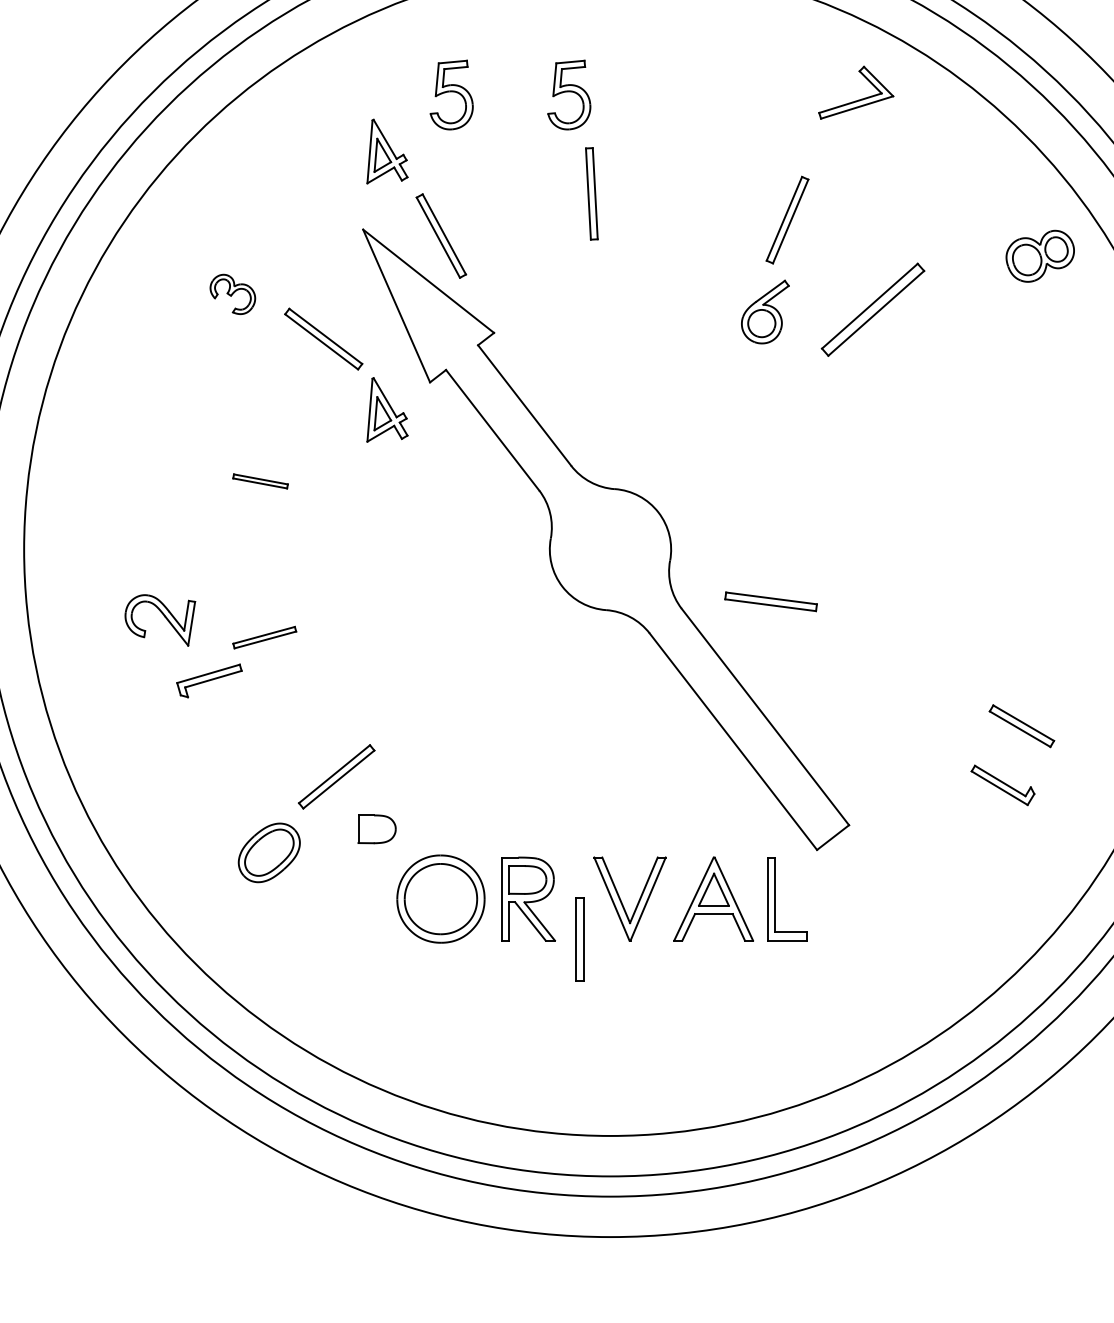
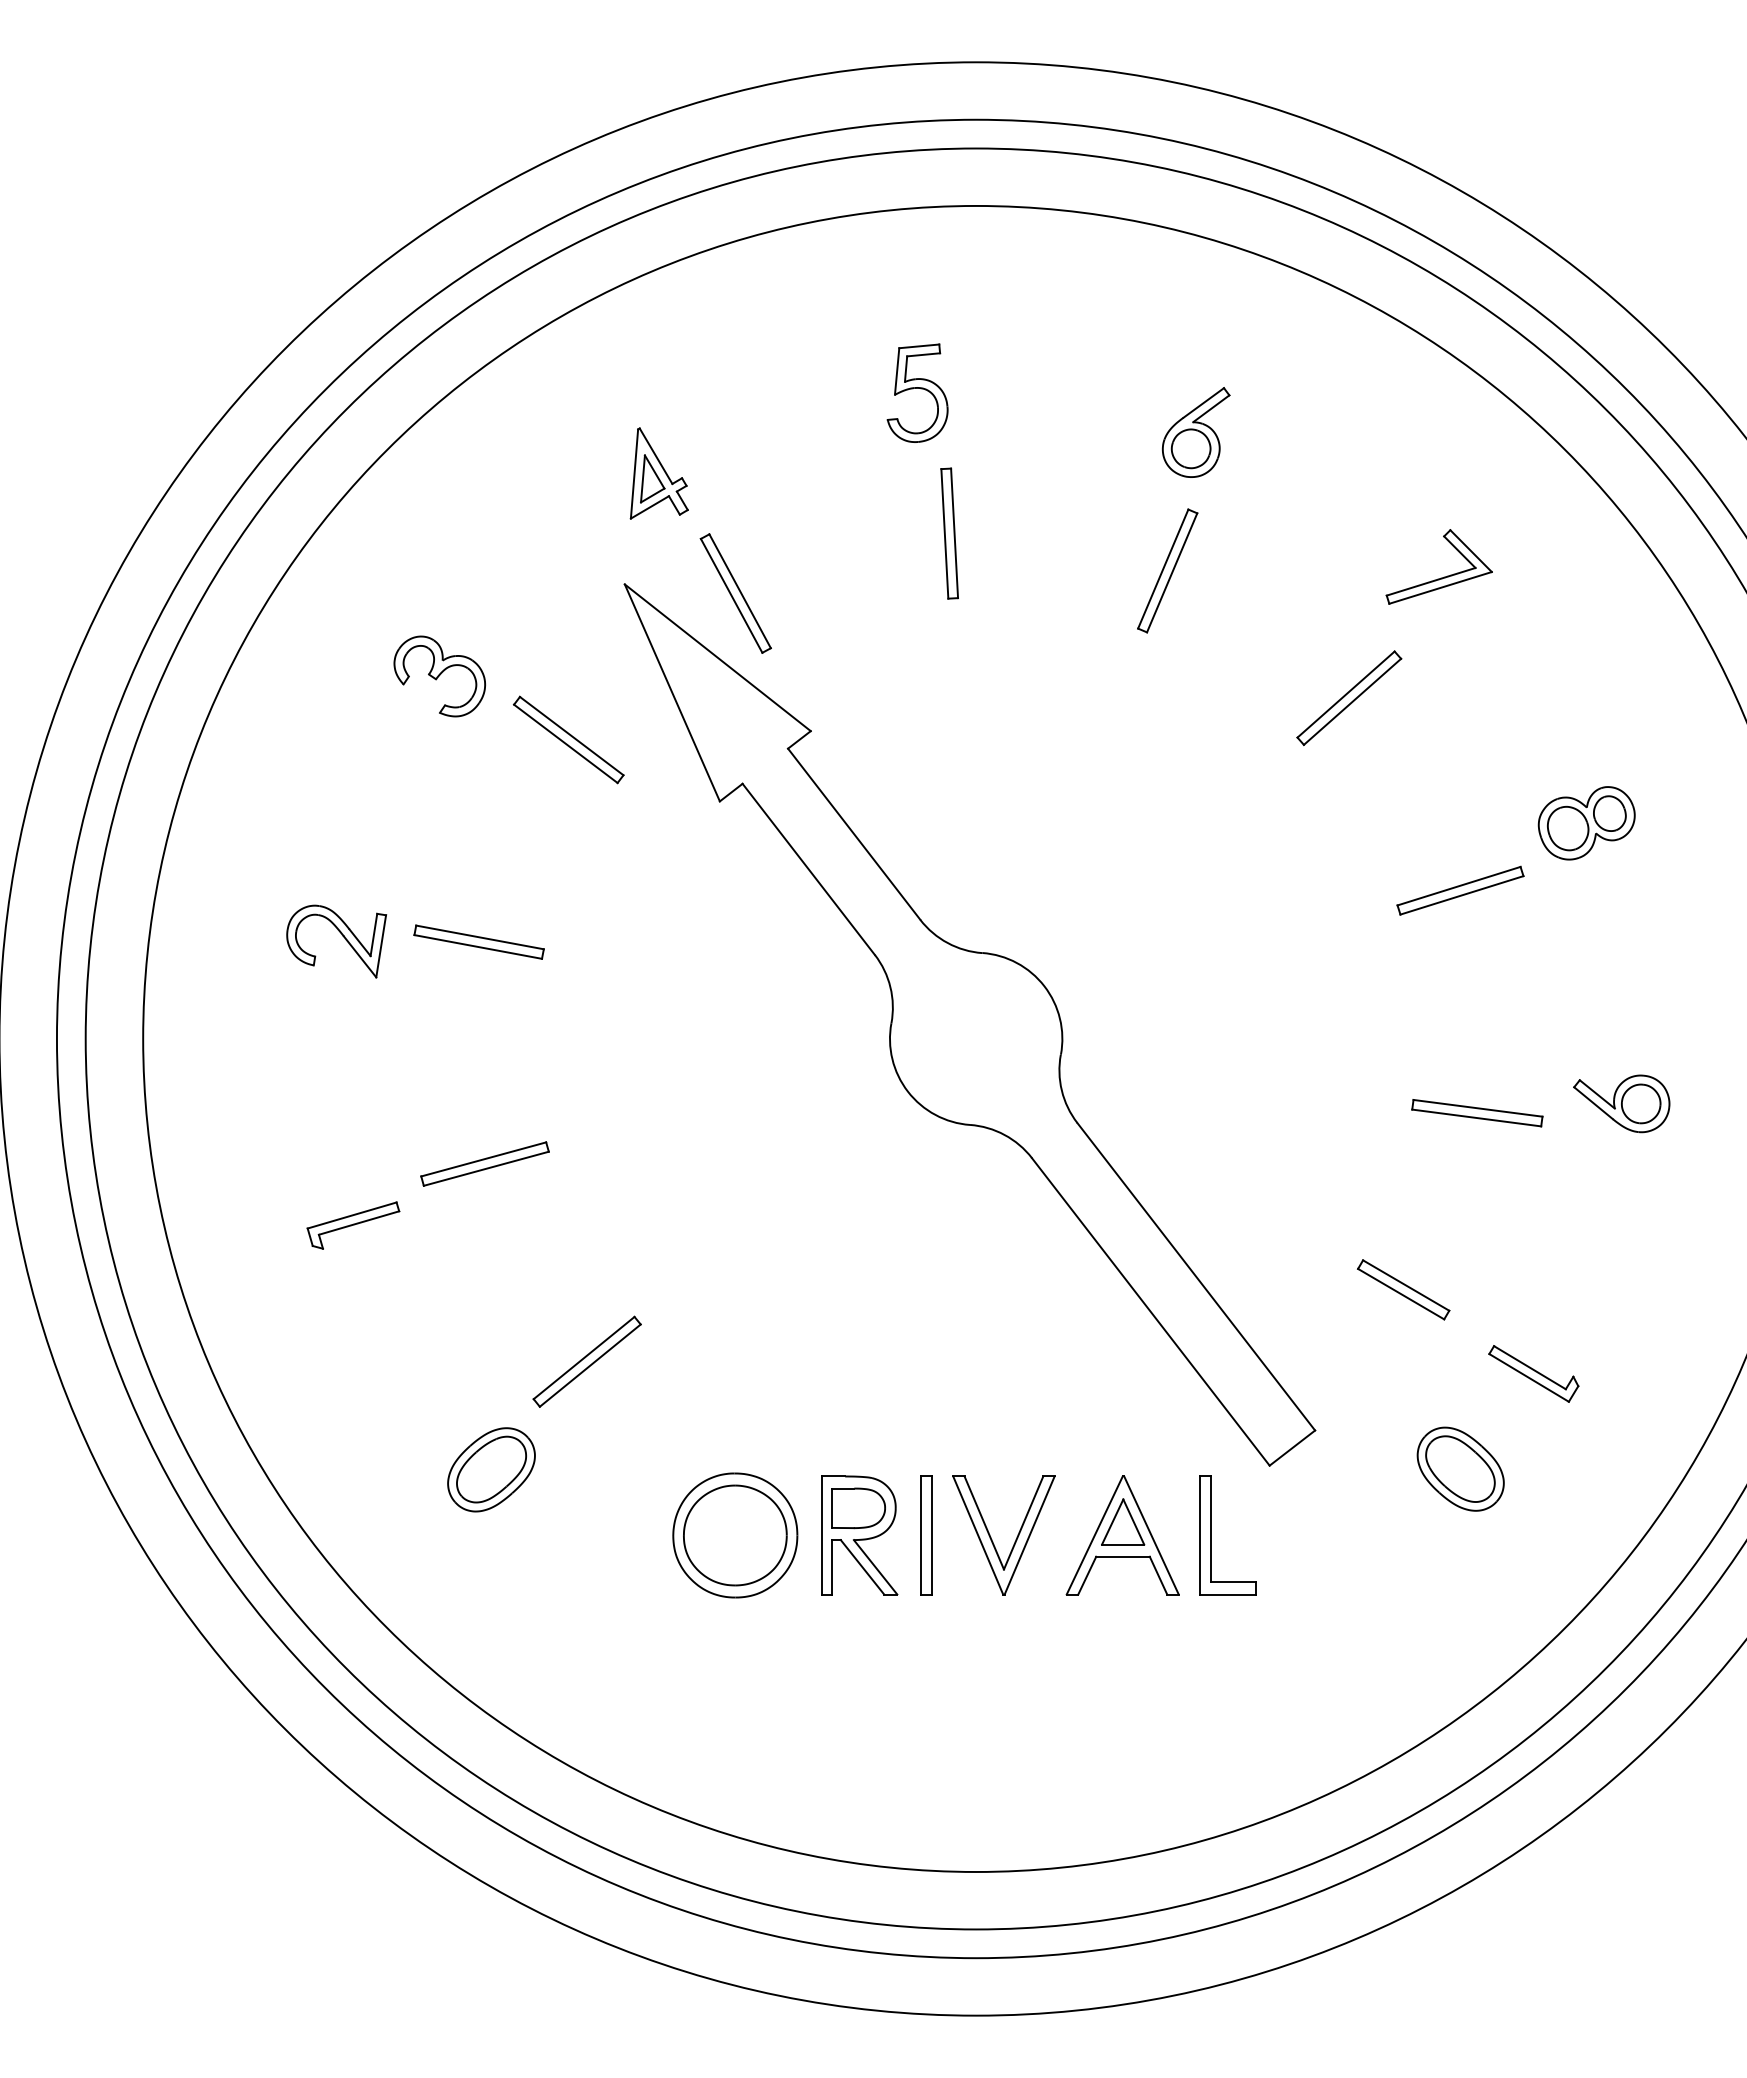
part: (451, 94) -> (750, 392), removed
part: (857, 100) -> (1441, 577), moved
part: (787, 219) -> (1167, 570), moved
part: (1040, 256) -> (1586, 823), moved
part: (232, 294) -> (439, 676), size x1.43
part: (873, 309) -> (1349, 697), size x0.71
part: (764, 312) -> (1195, 432), moved
part: (386, 409) -> (658, 840), removed
part: (951, 445) -> (1460, 890), added
part: (260, 480) -> (478, 941), size x1.67
part: (1064, 595) -> (1621, 1103), added
part: (771, 602) -> (1477, 1113), moved
part: (164, 616) -> (342, 936), moved
part: (264, 637) -> (484, 1163), size x1.43
part: (209, 680) -> (353, 1225), moved
part: (1021, 725) -> (1403, 1289), moved
part: (377, 829) -> (644, 1436), removed
part: (951, 851) -> (1460, 1468), added
part: (579, 939) -> (926, 1535), moved

